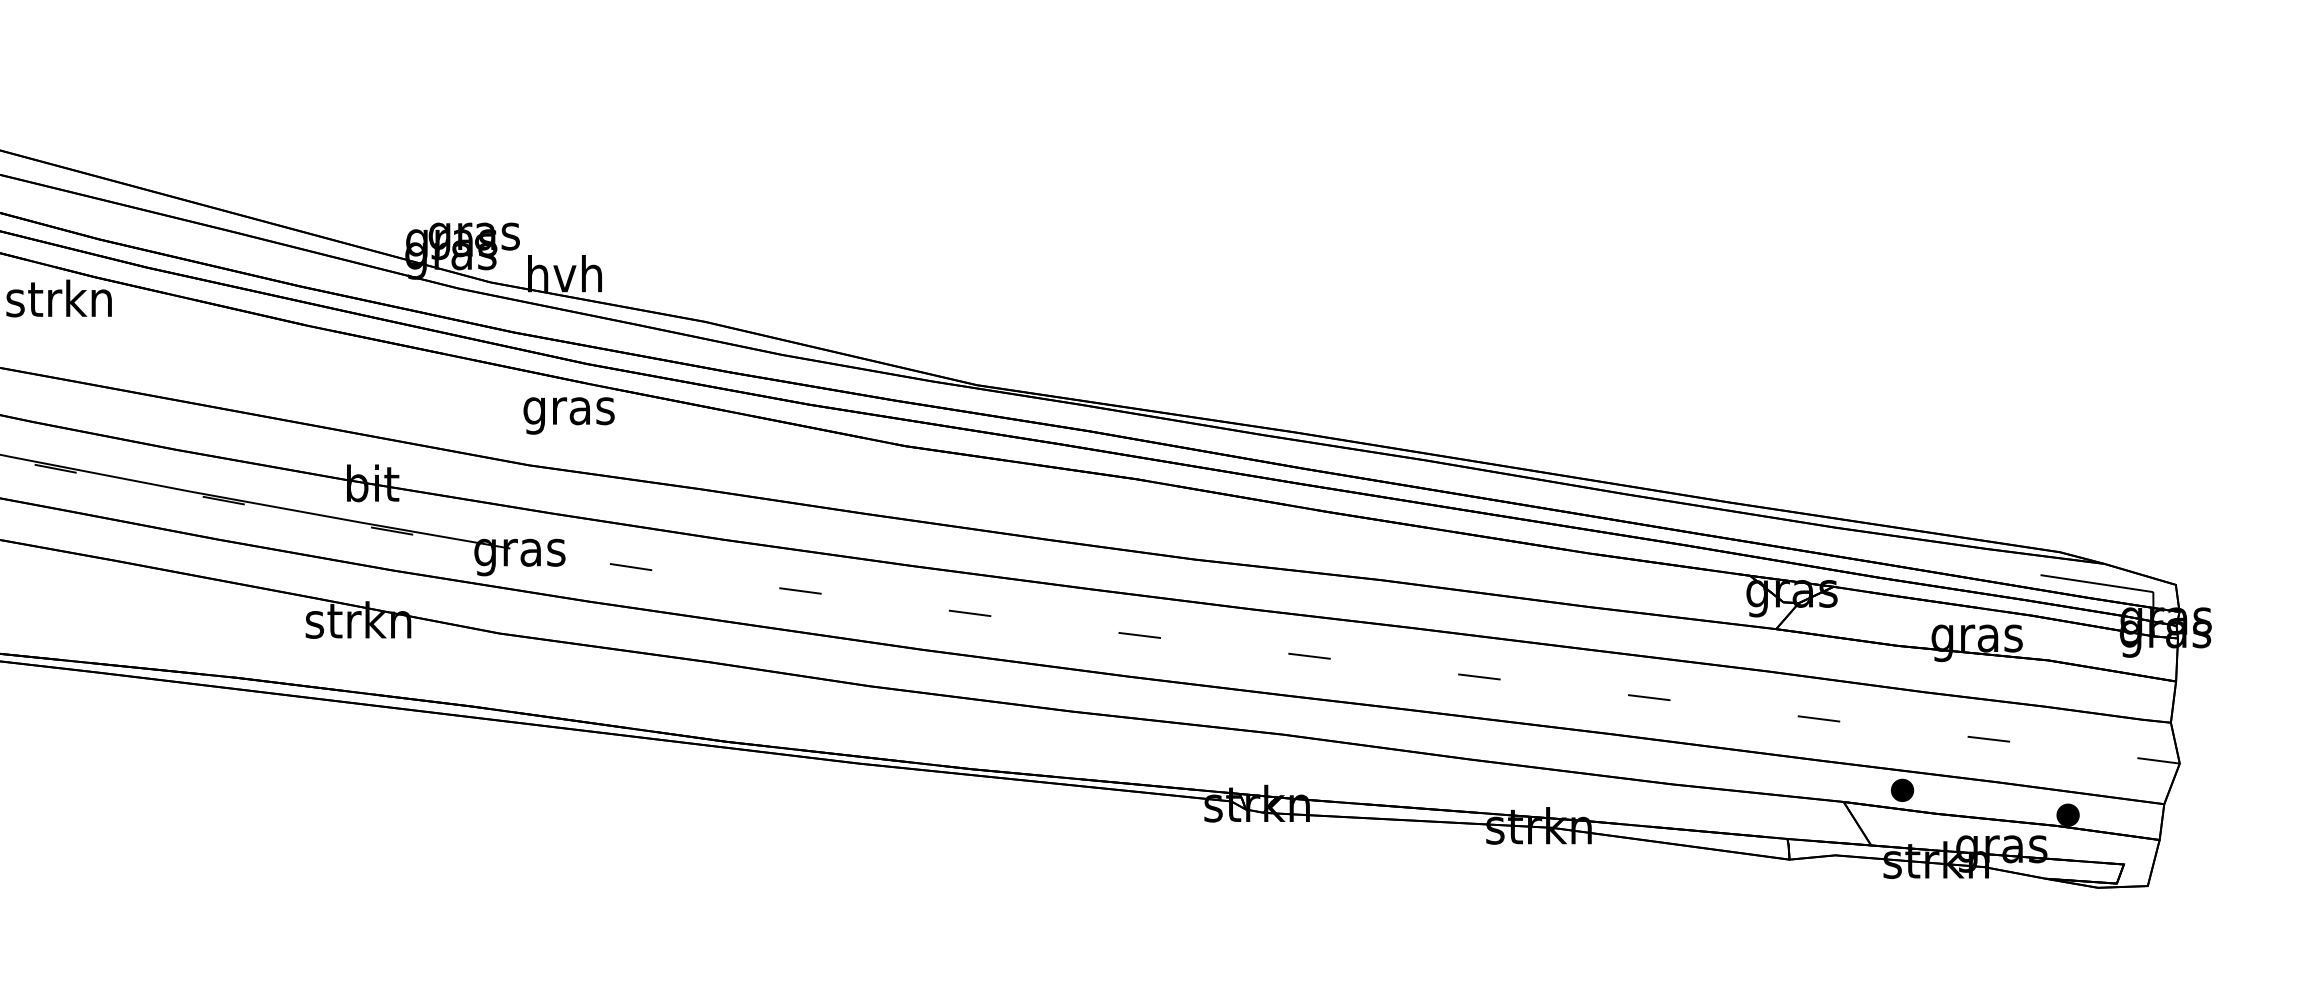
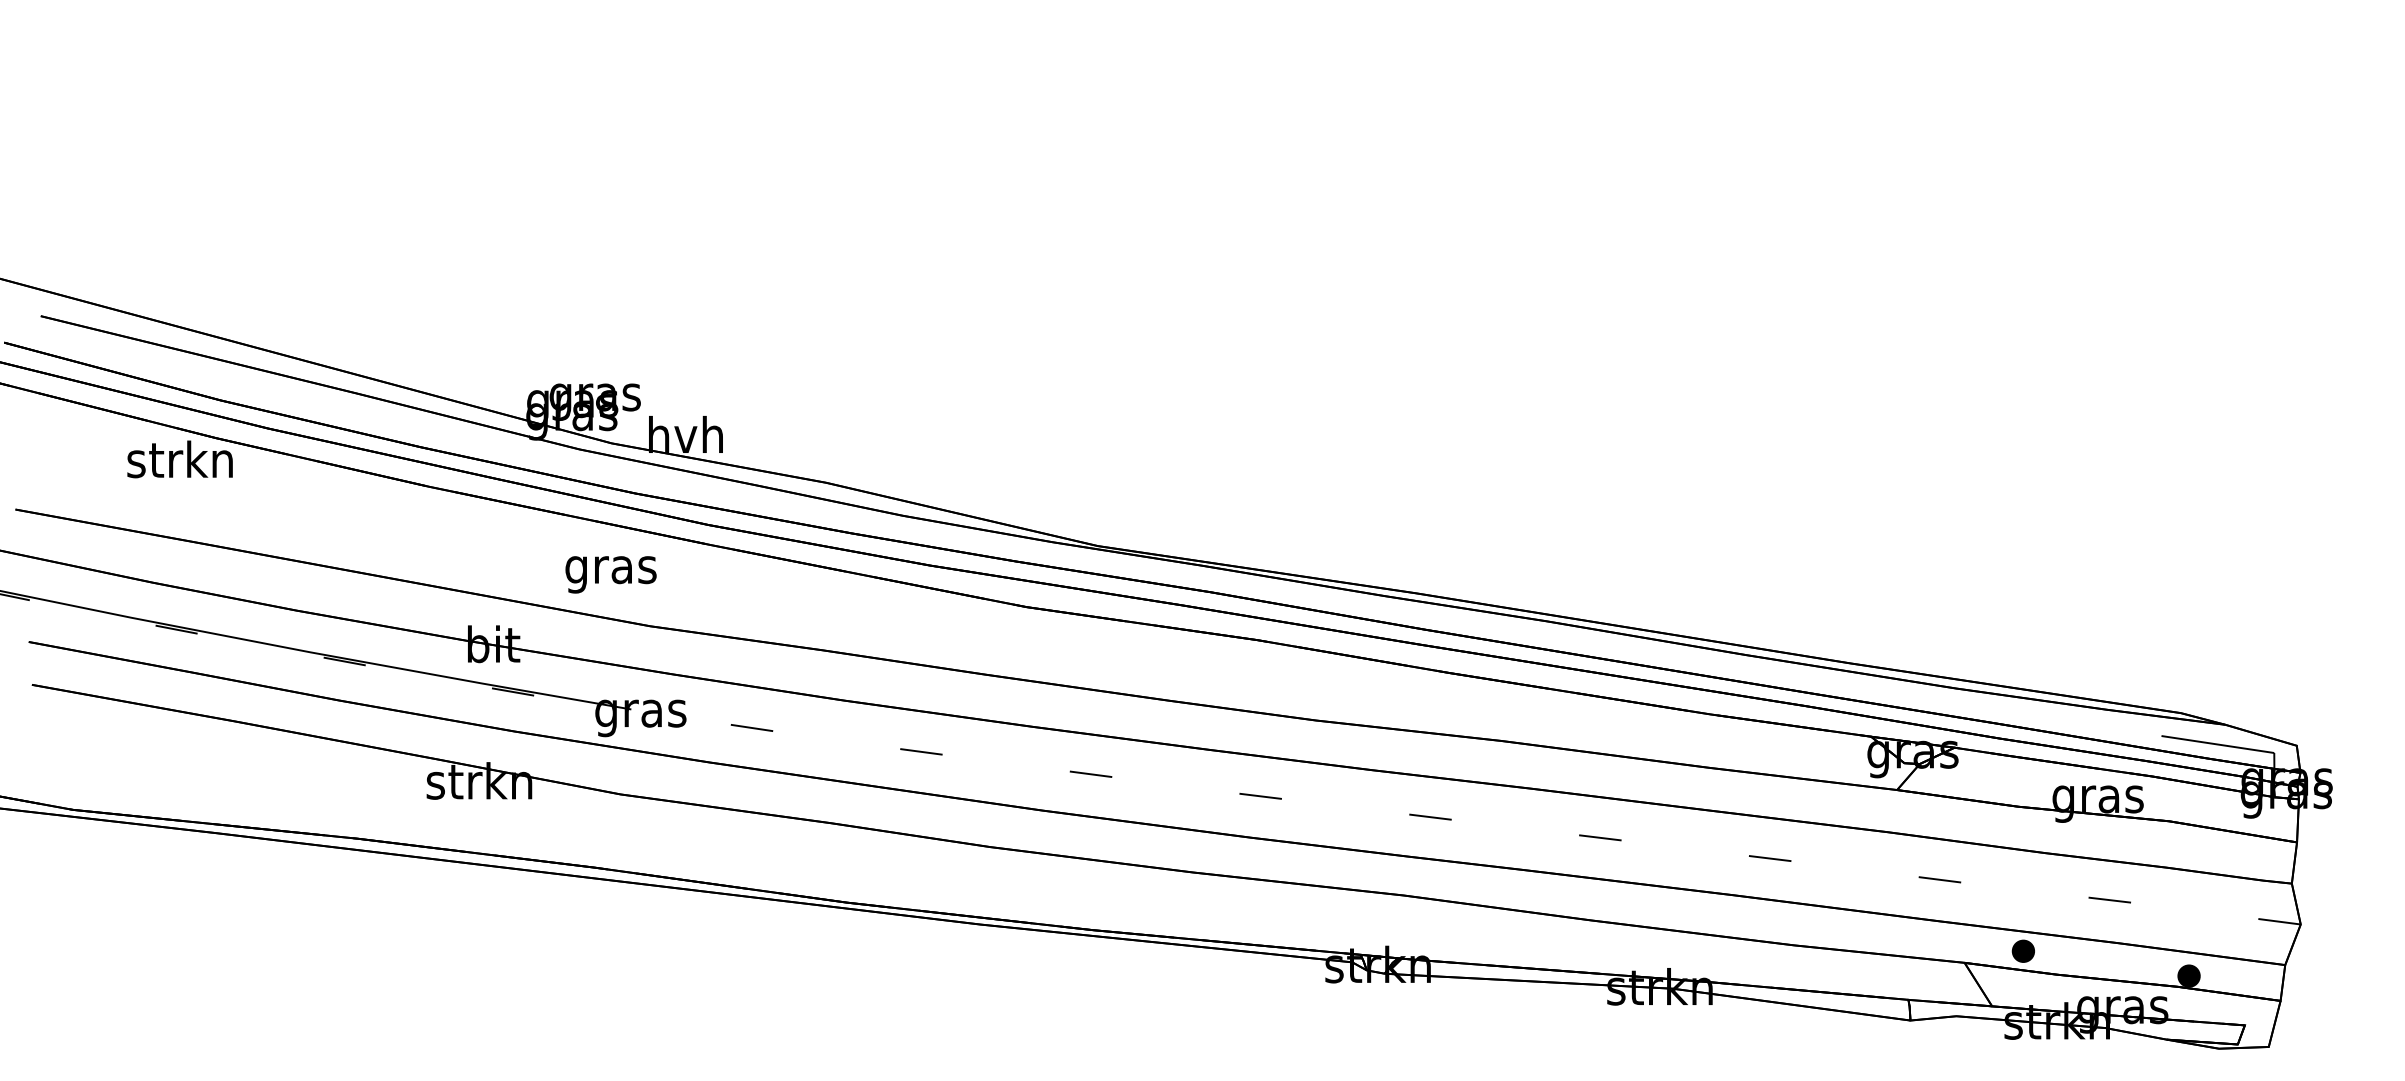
text: (568, 415) -> (610, 574), moved

